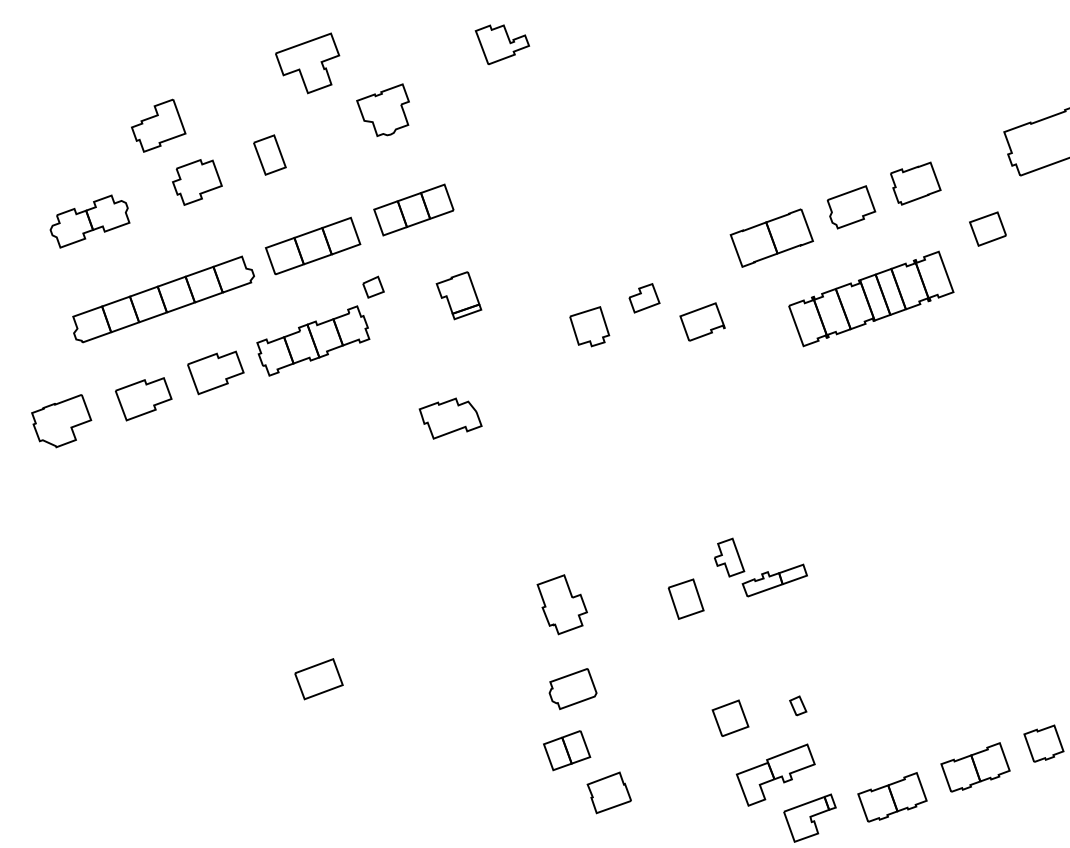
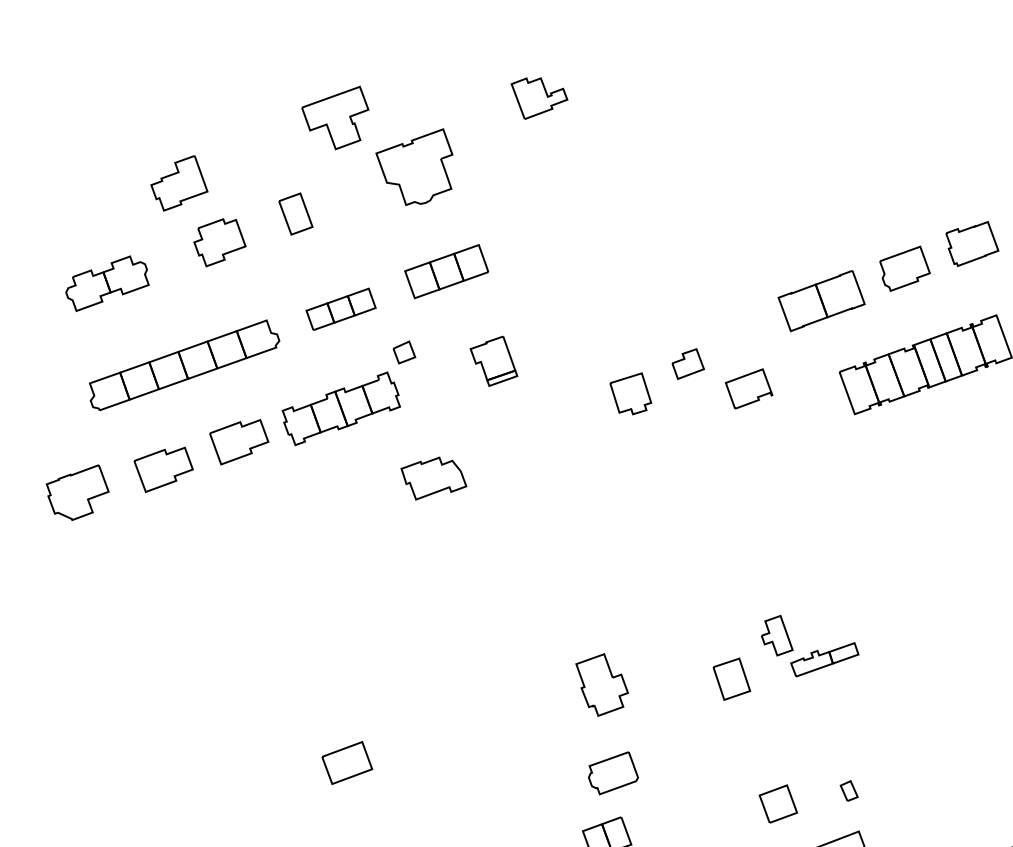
part: (382, 109) -> (413, 166), size x1.4
part: (312, 245) -> (340, 308), size x0.7
part: (450, 418) -> (433, 478), moved

